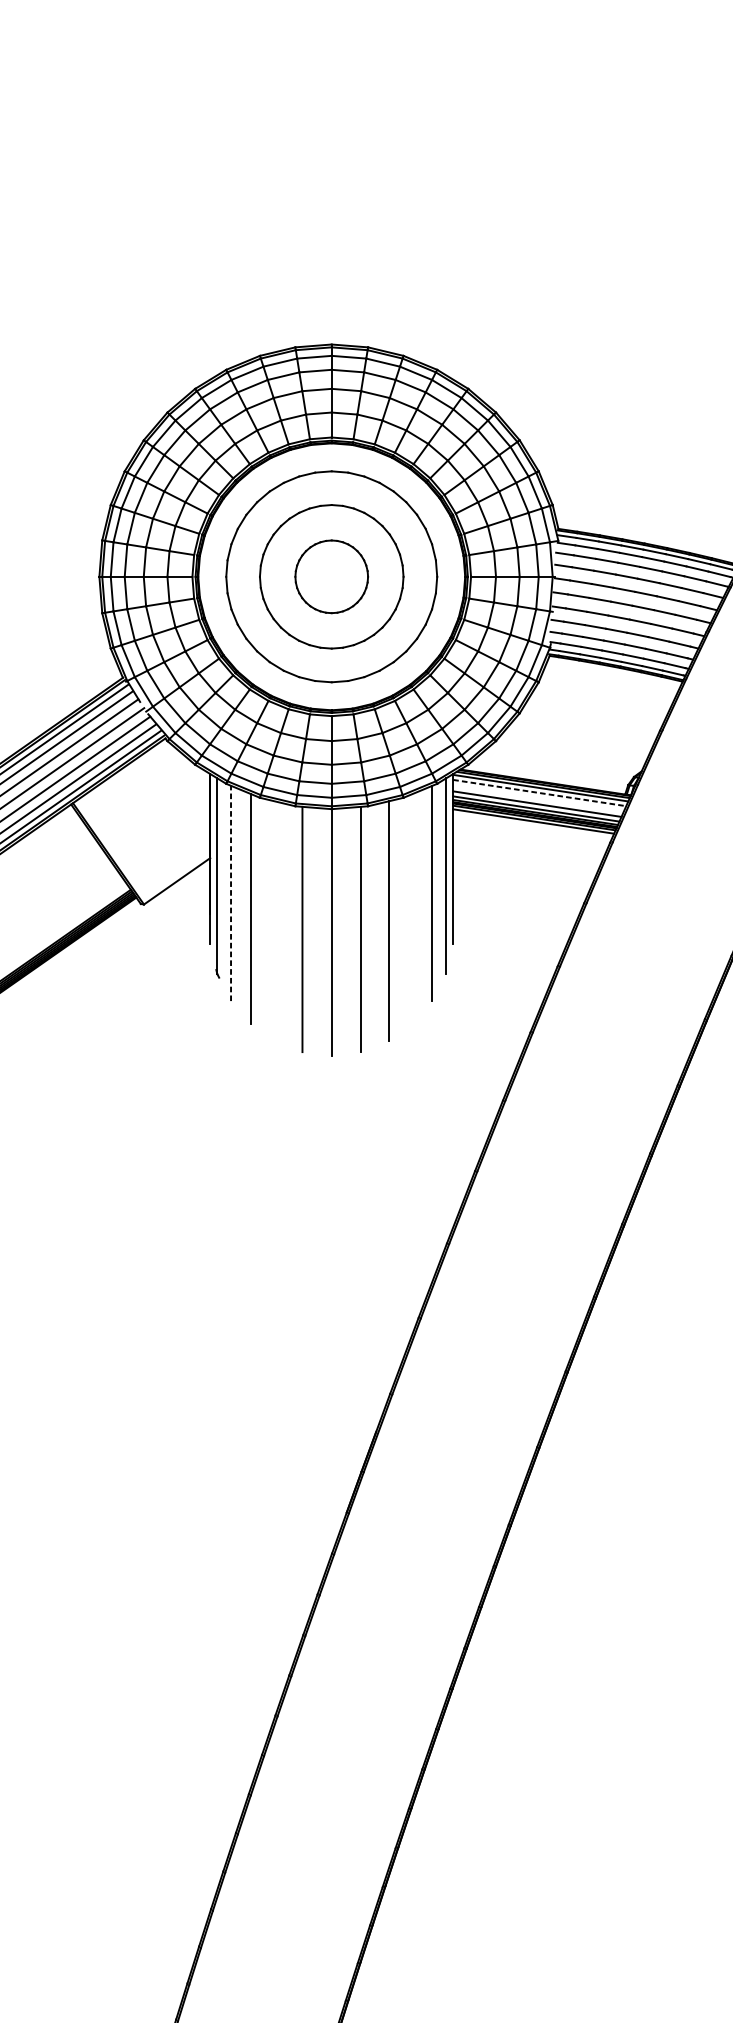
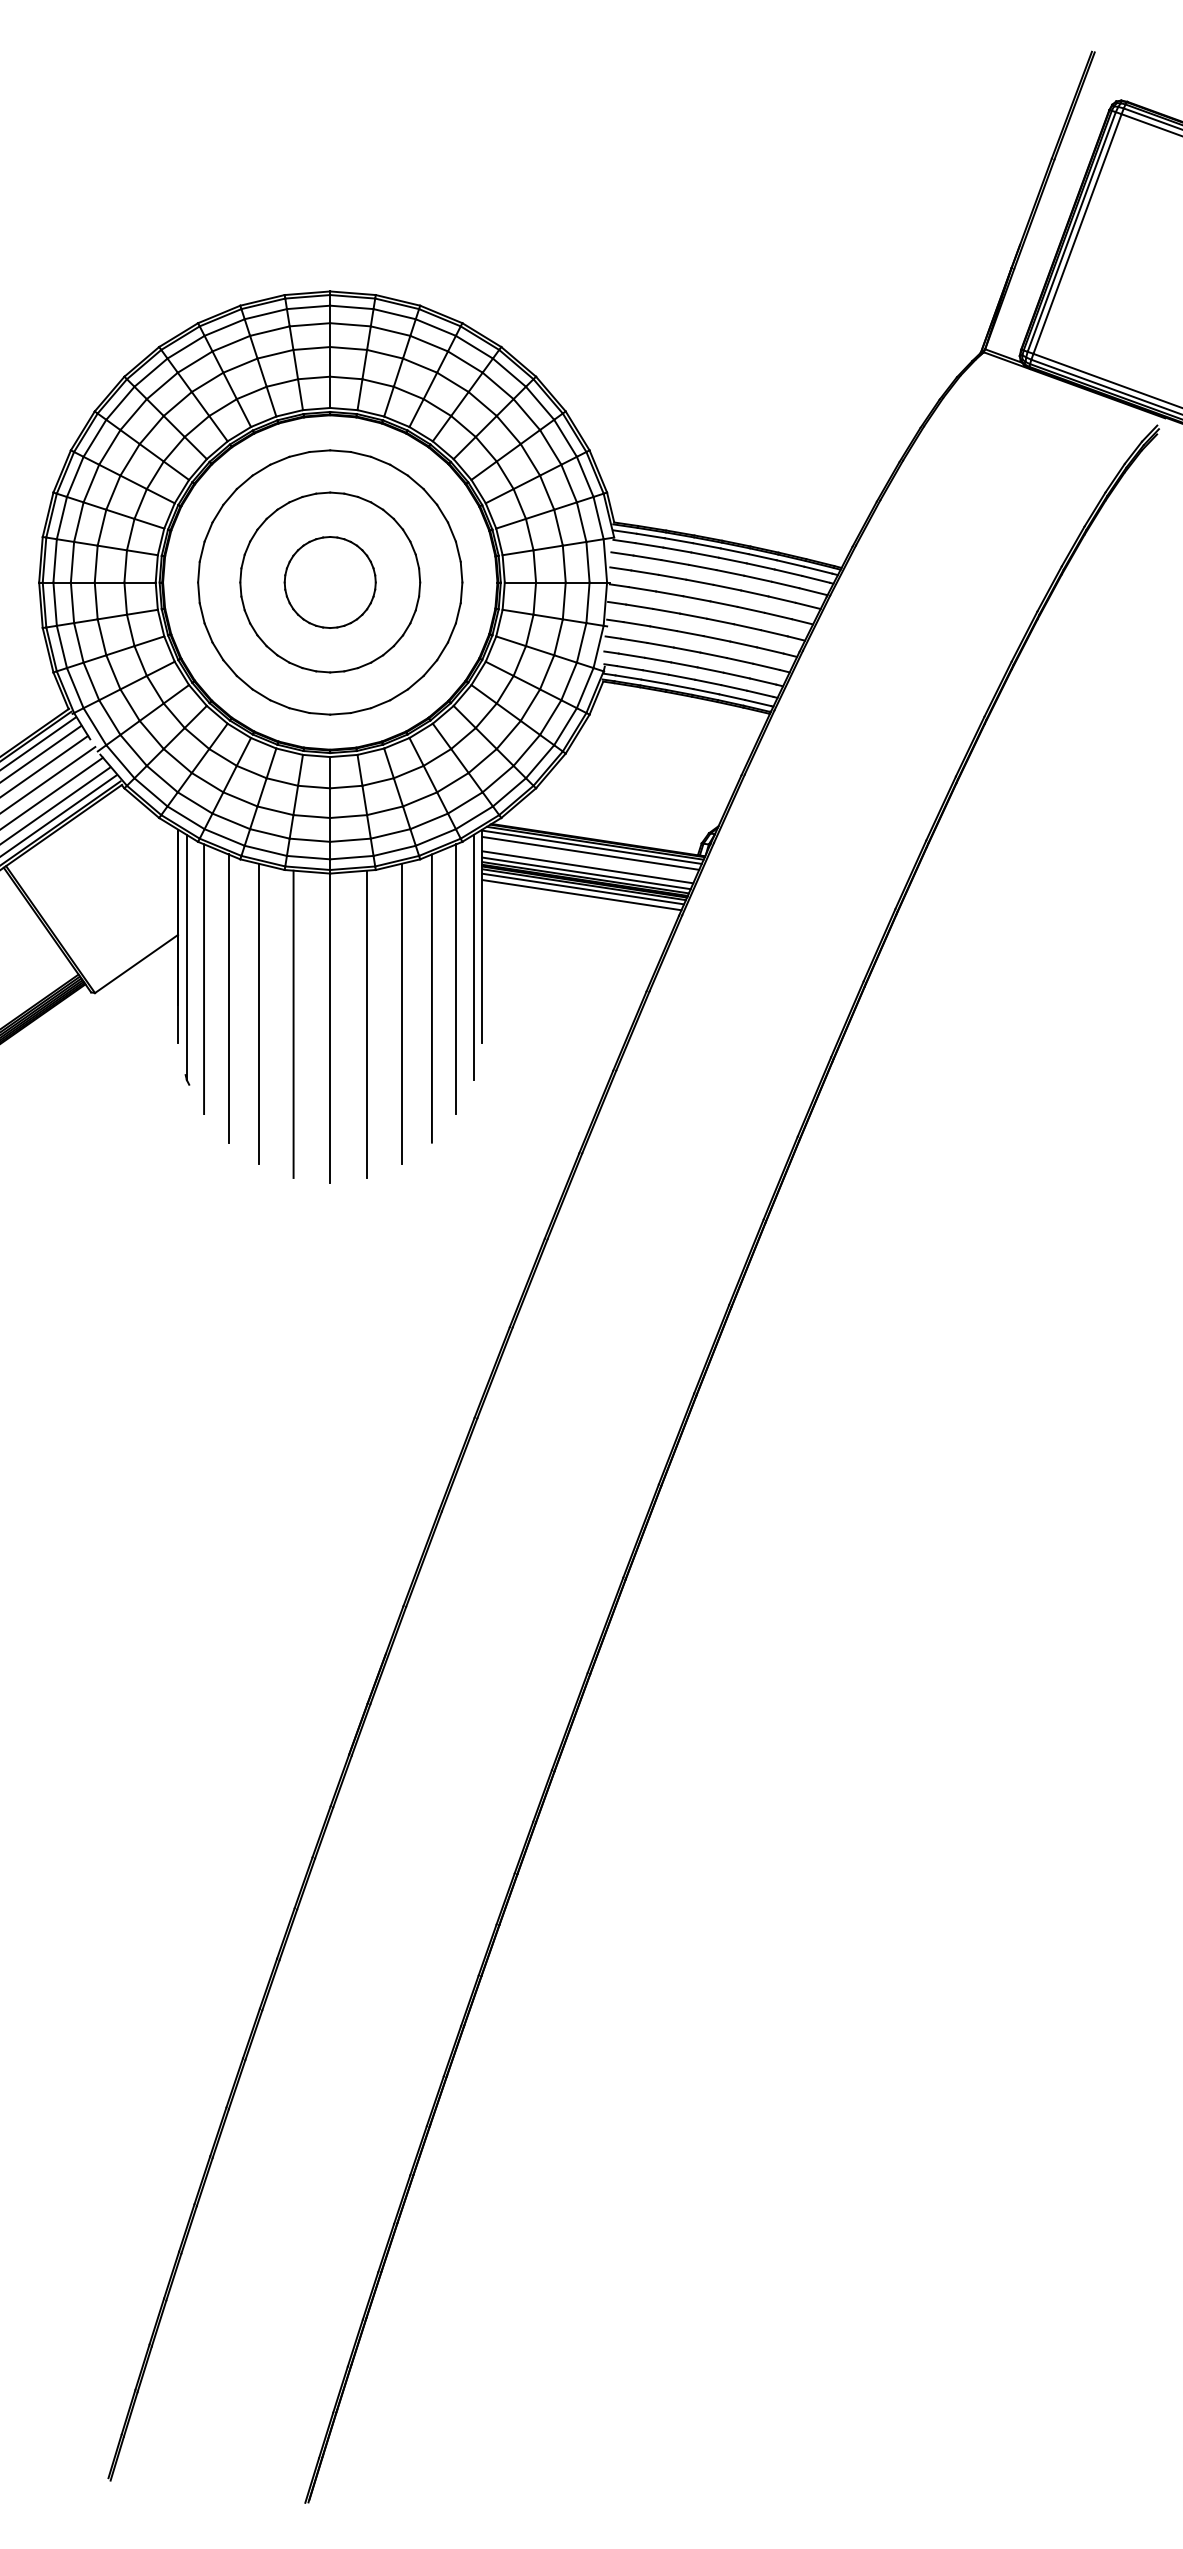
line: (539, 793) -> (590, 853), dashed -> solid
line: (532, 826) -> (581, 895), added
line: (231, 893) -> (204, 979), dashed -> solid
line: (412, 908) -> (431, 998), added
line: (275, 920) -> (259, 1013), added

